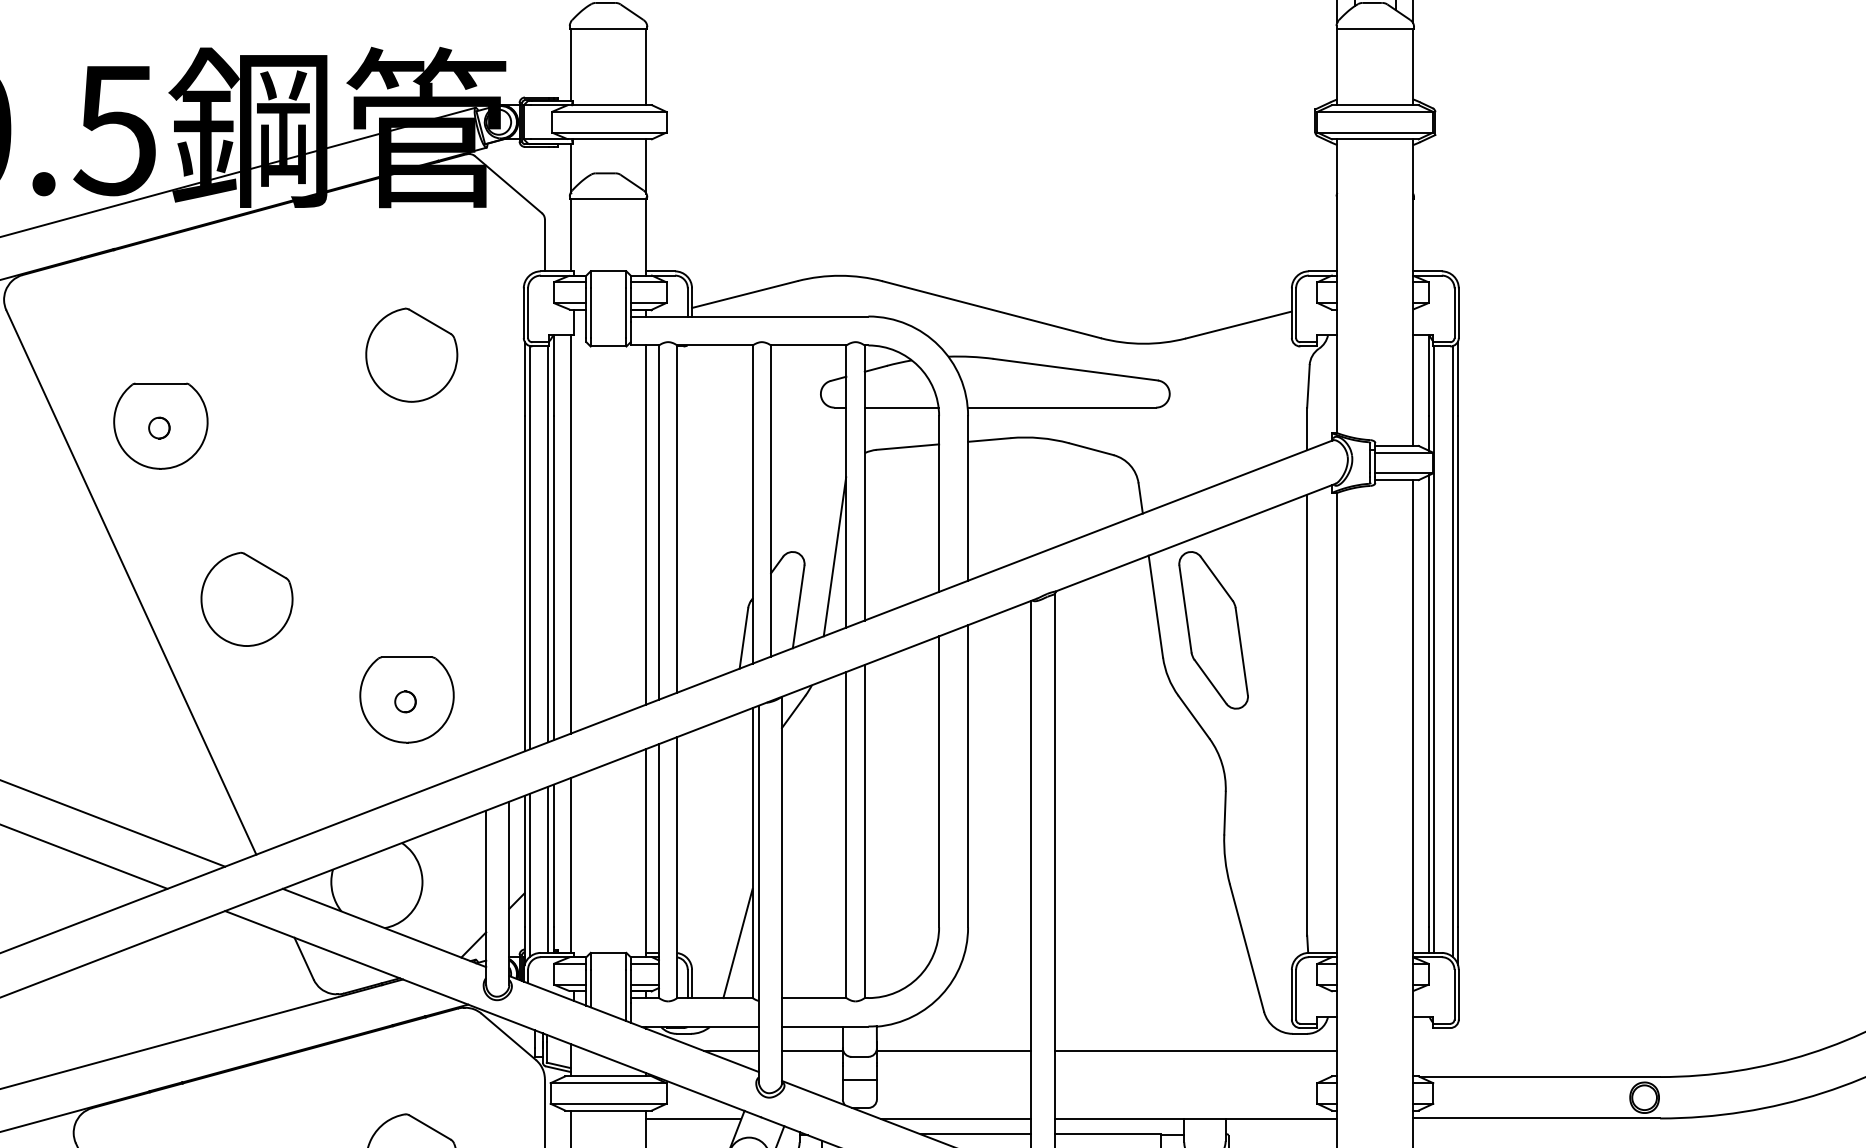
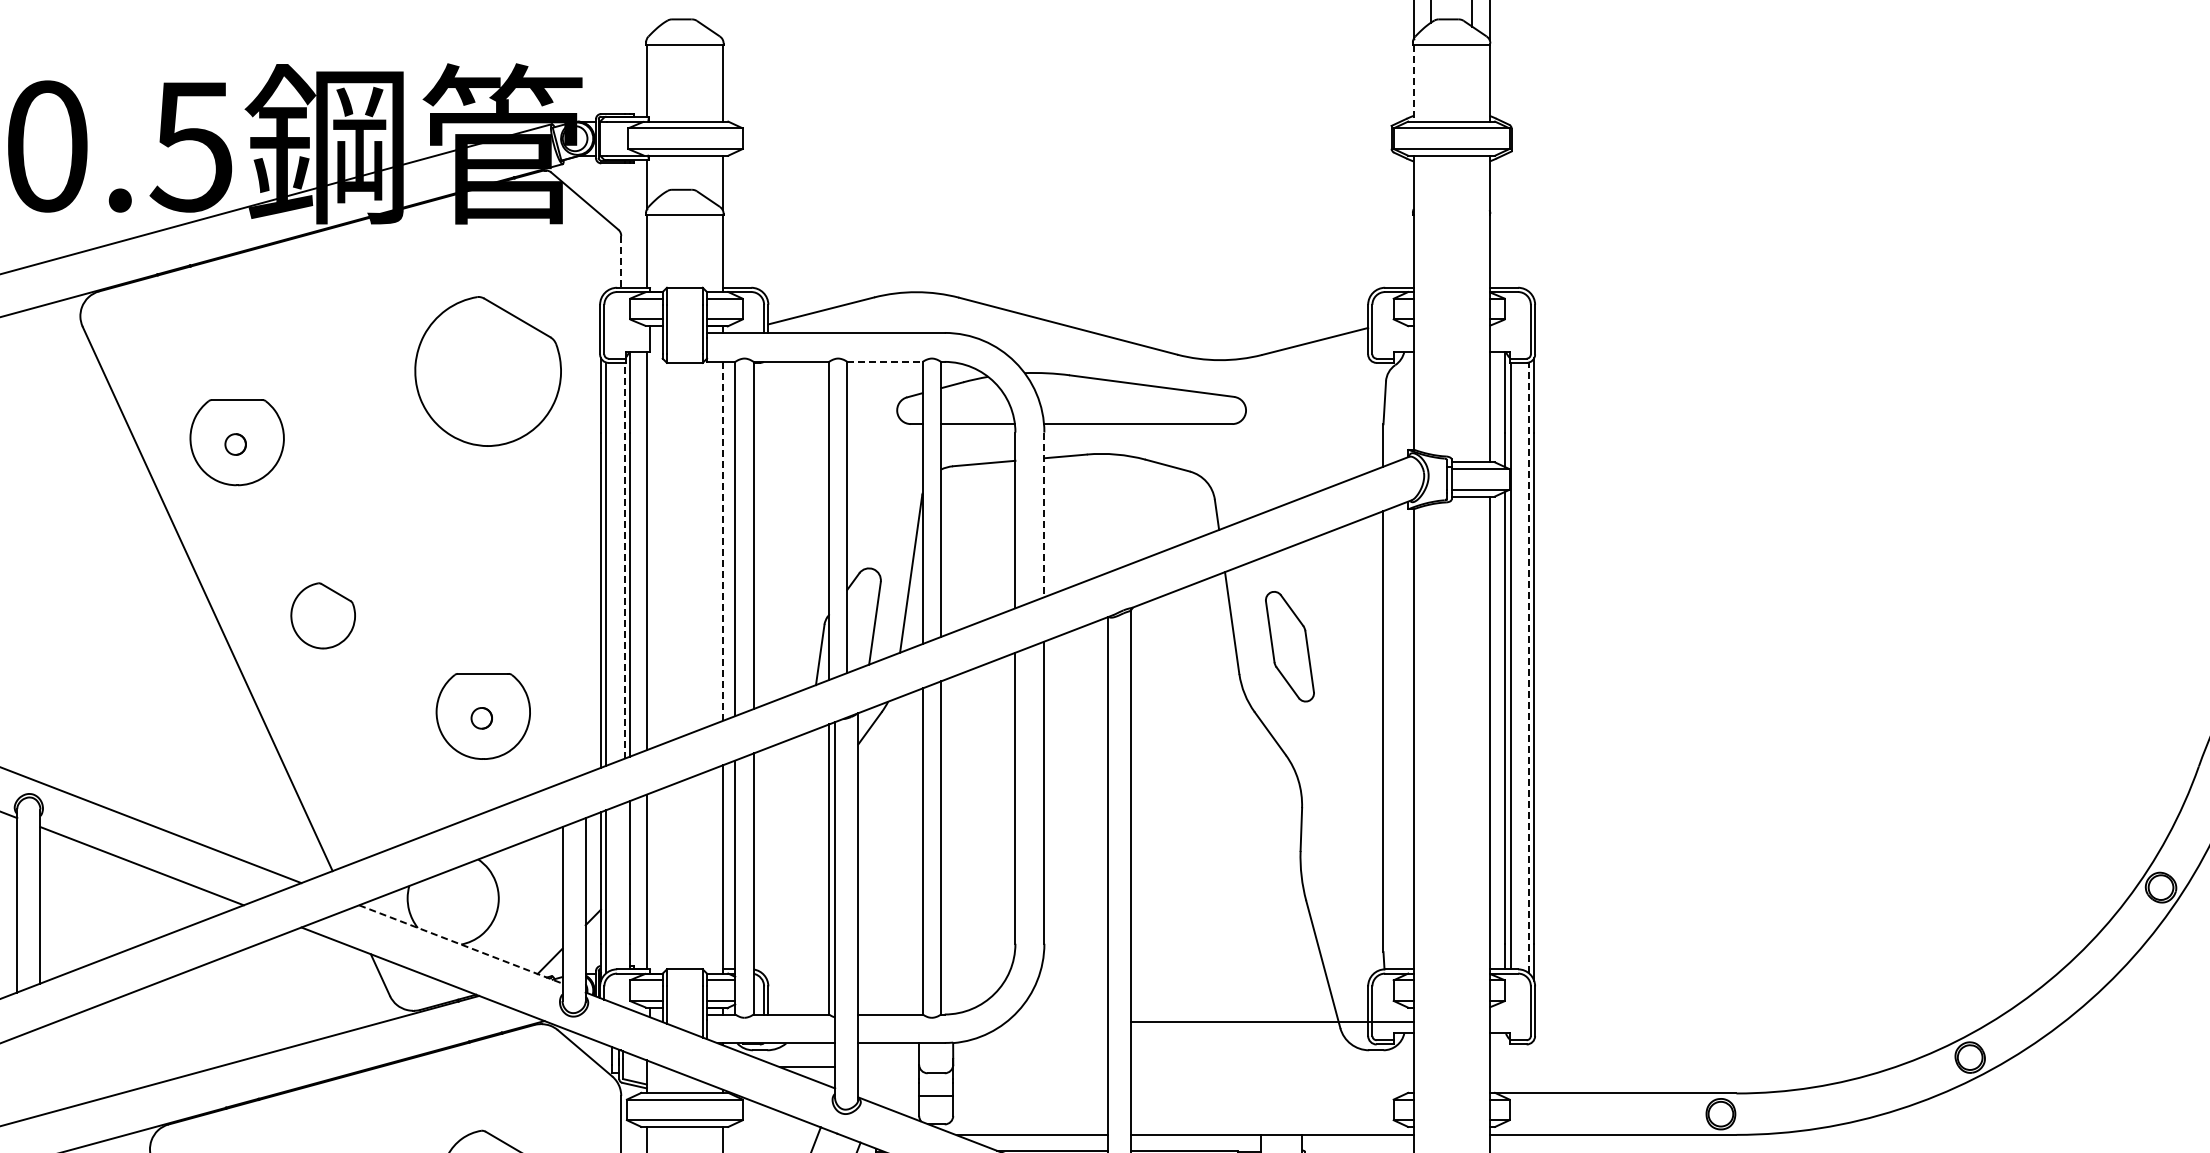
line: (1337, 67) -> (1413, 83), solid -> dashed
line: (545, 245) -> (621, 261), solid -> dashed
line: (809, 345) -> (885, 361), solid -> dashed
part: (411, 355) -> (487, 371), size x1.6
line: (968, 499) -> (1044, 515), solid -> dashed
line: (646, 525) -> (722, 541), solid -> dashed
line: (548, 544) -> (624, 560), solid -> dashed
part: (246, 599) -> (322, 615), size x0.7
part: (1213, 630) -> (1289, 646), size x0.7
line: (1453, 651) -> (1529, 667), solid -> dashed
line: (548, 870) -> (624, 886), removed
line: (384, 928) -> (460, 944), solid -> dashed
line: (737, 943) -> (813, 959), removed
line: (812, 1051) -> (888, 1067), removed
line: (954, 1051) -> (1030, 1067), removed
line: (1195, 1051) -> (1271, 1022), moved
line: (693, 1119) -> (769, 1135), removed

